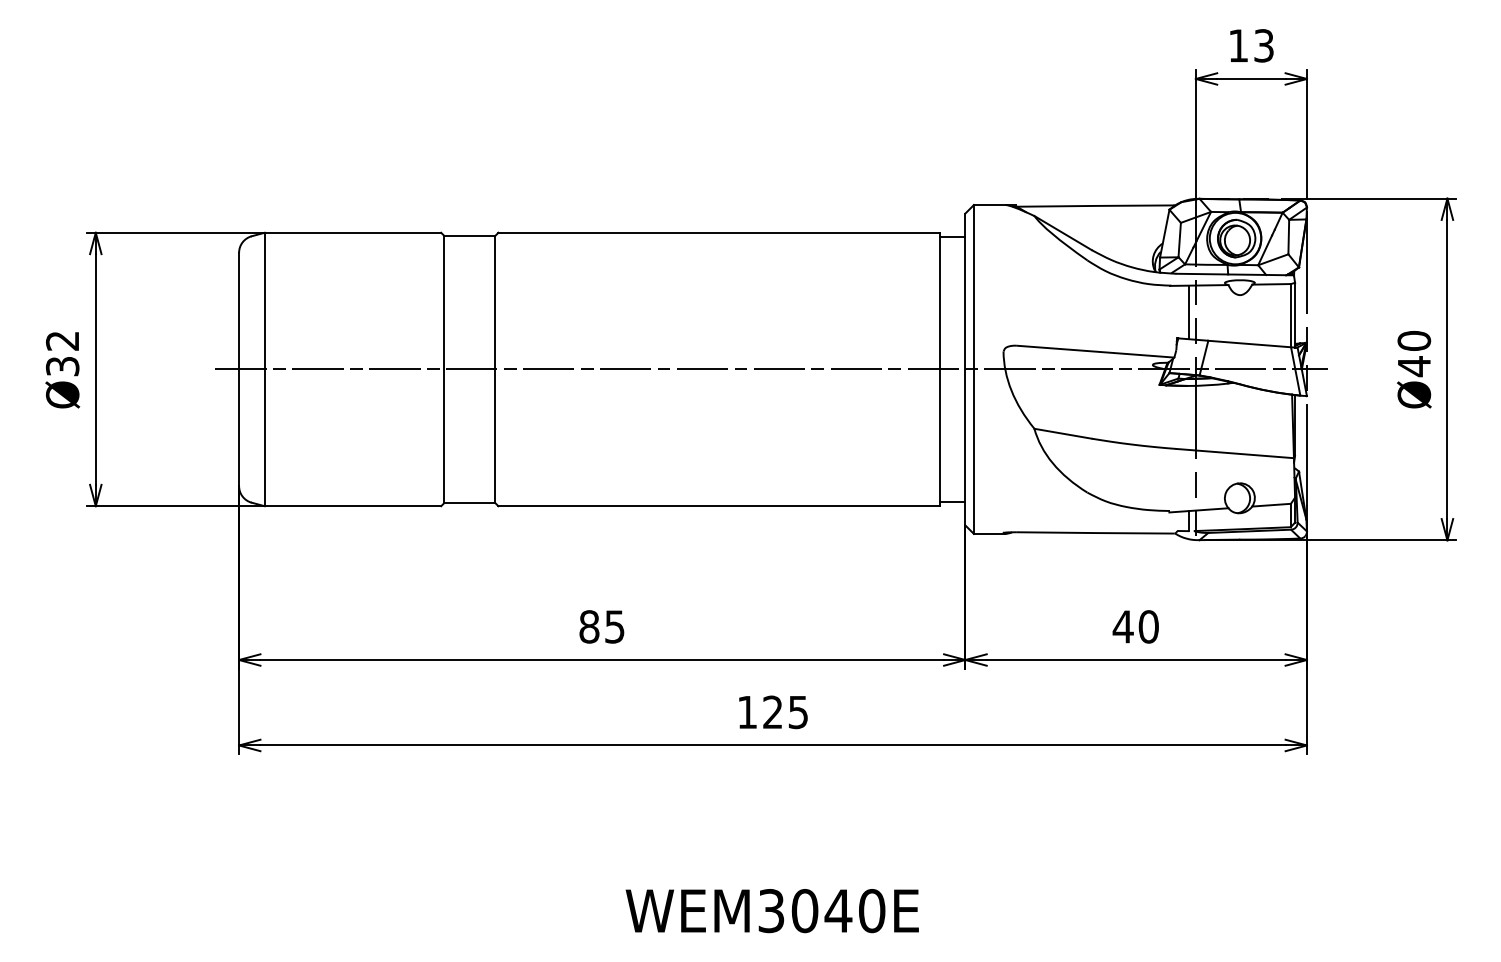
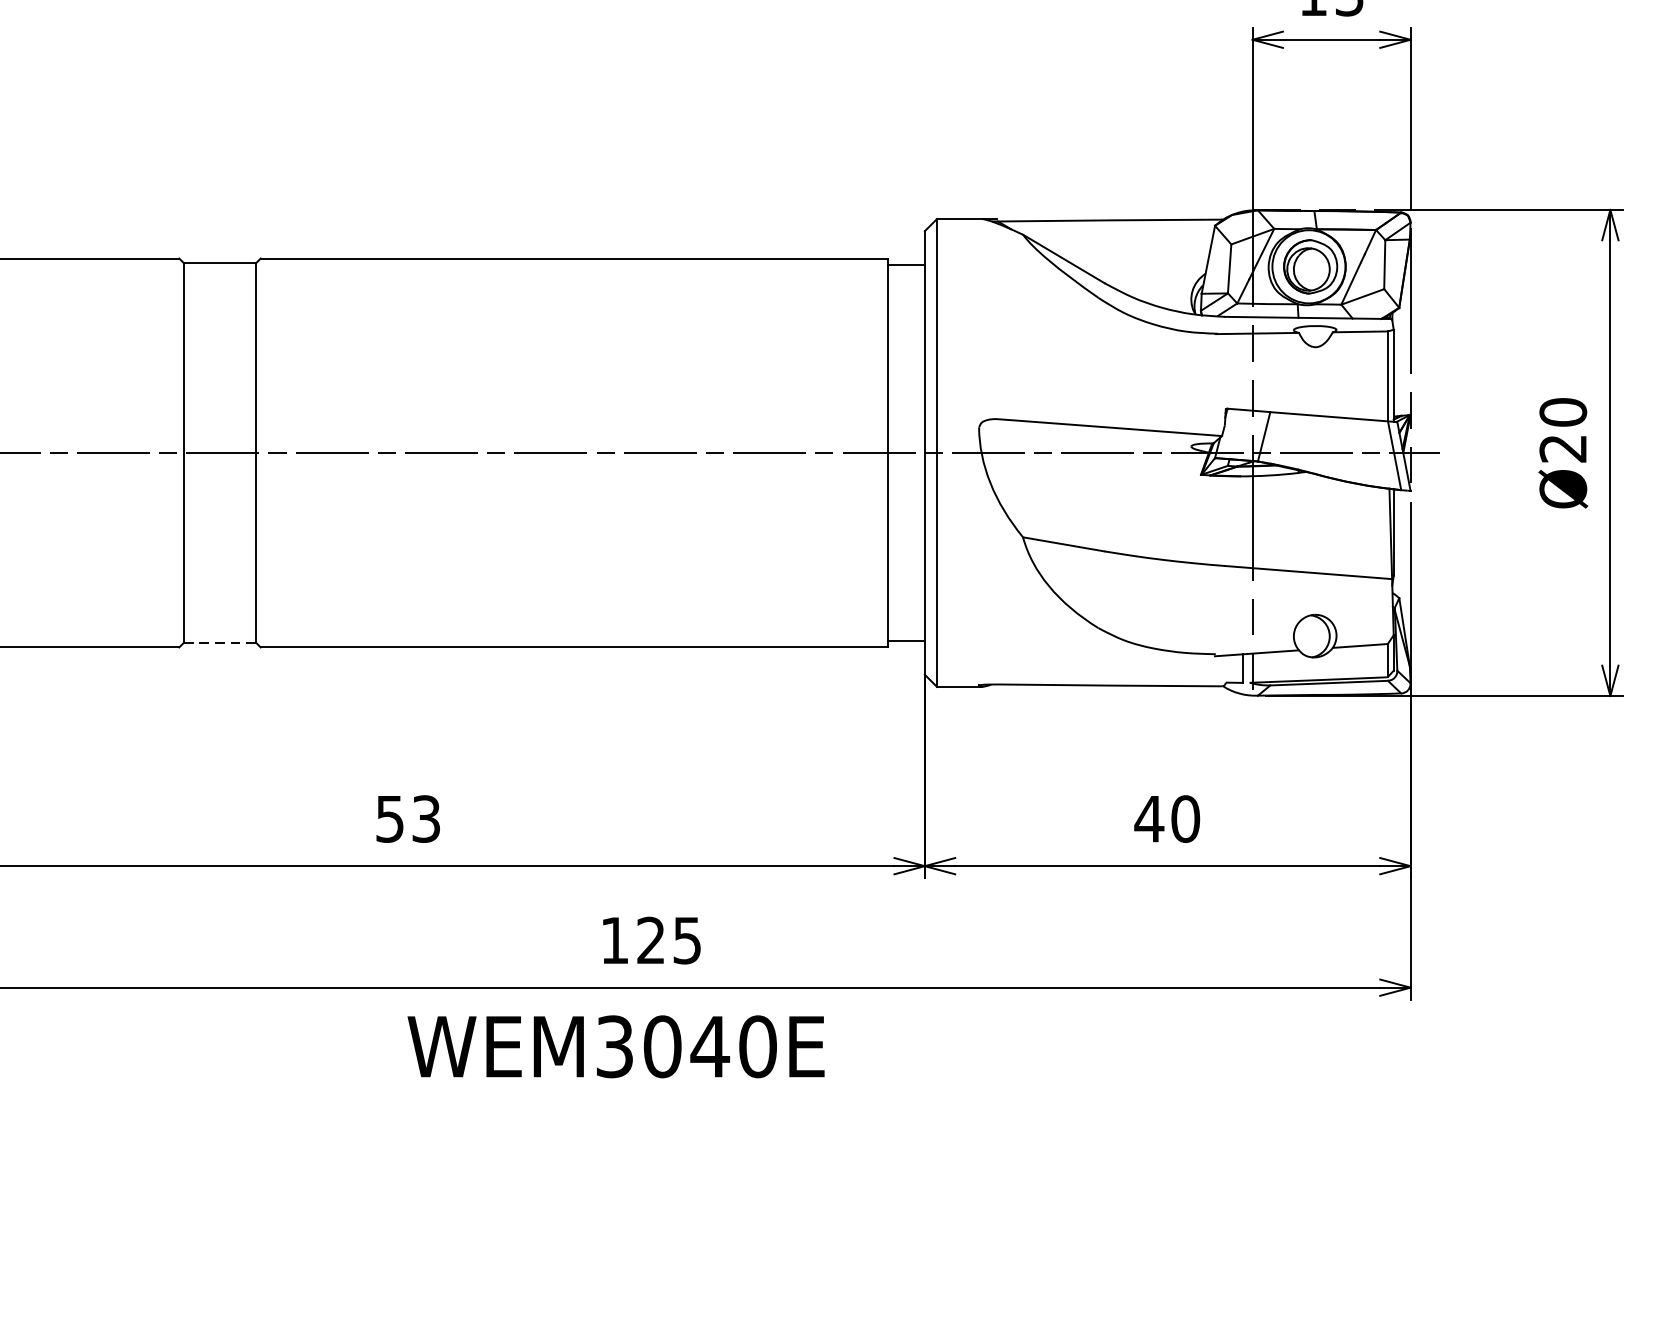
line: (1189, 312) -> (1243, 371), removed
text: (1413, 366) -> (1562, 448), Ø40 -> Ø20
line: (469, 503) -> (219, 643), solid -> dashed
text: (601, 626) -> (407, 818), 85 -> 53
text: (771, 911) -> (614, 1047), moved

